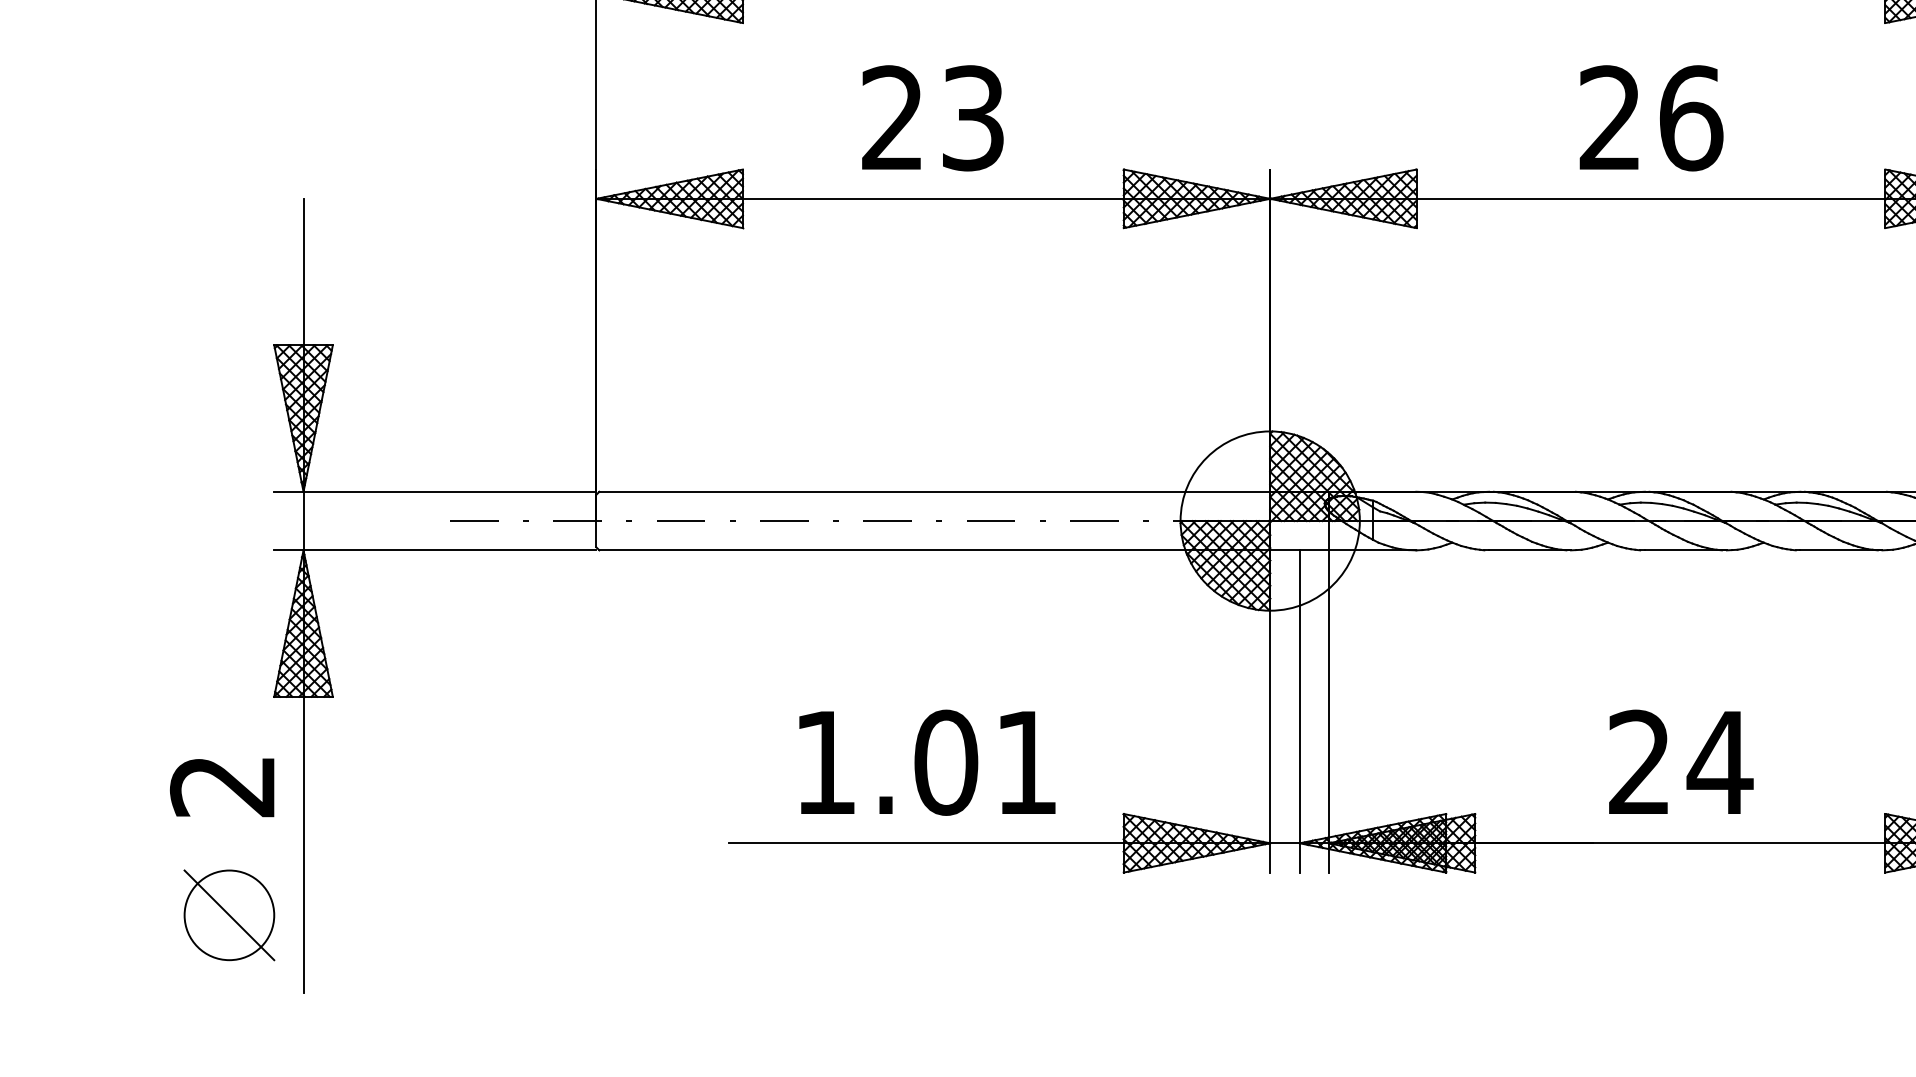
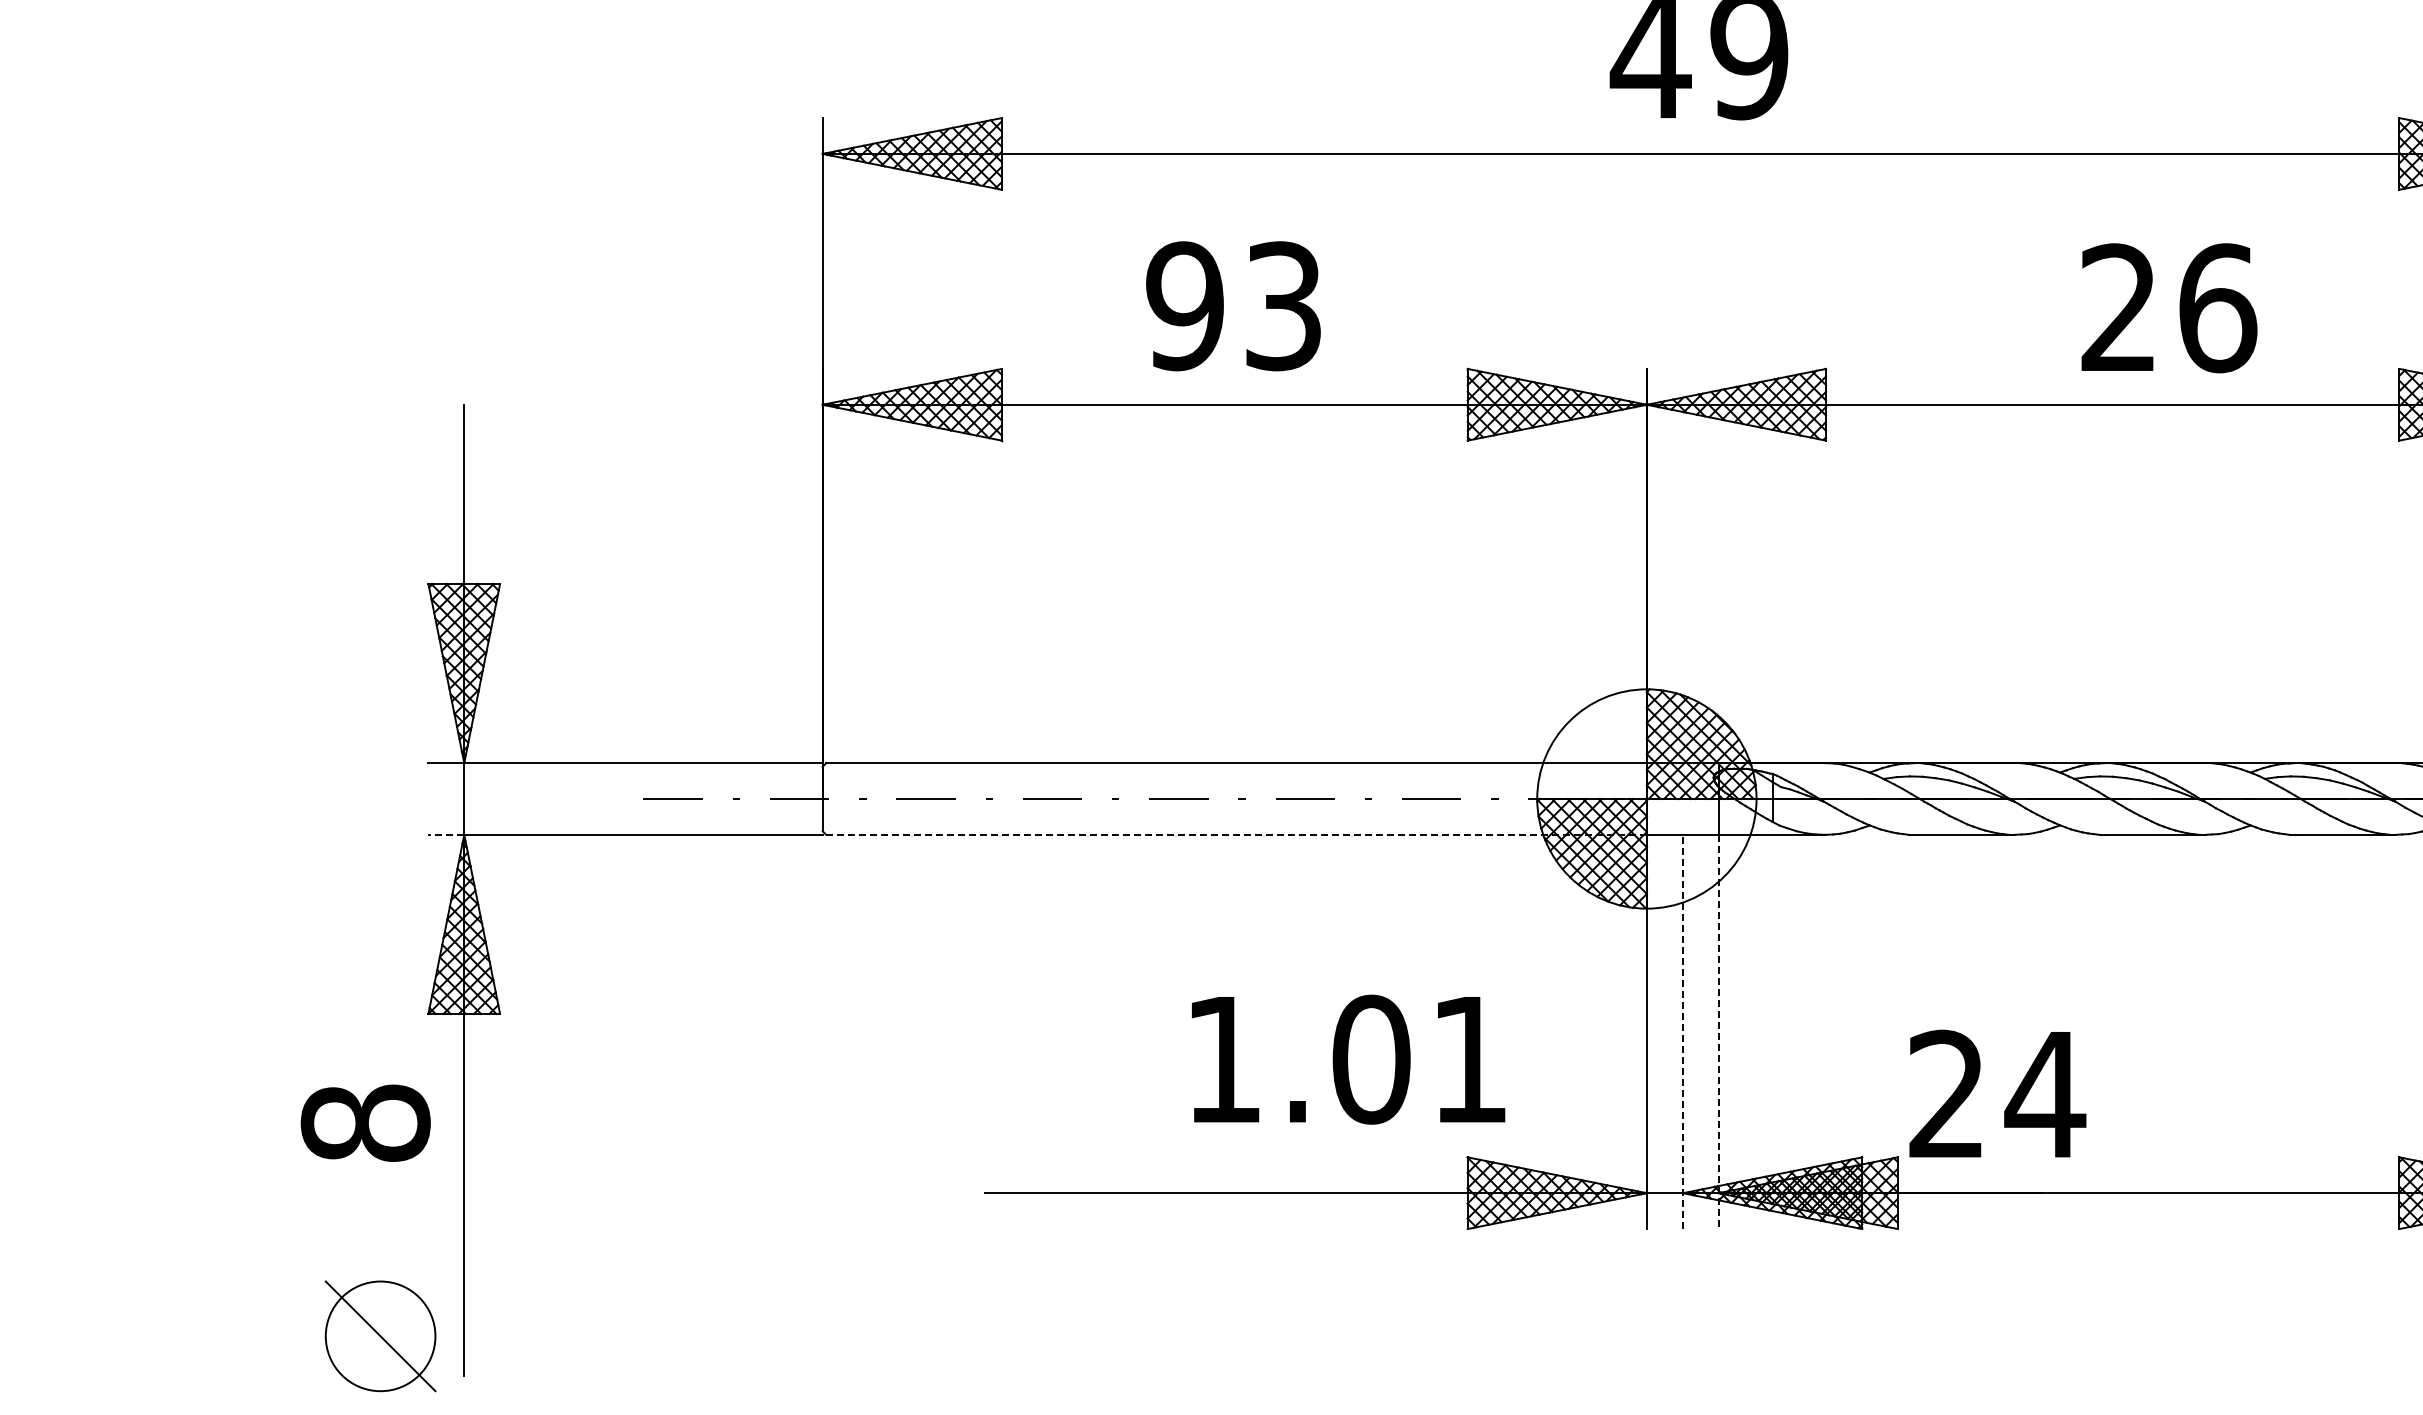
text: (892, 118) -> (1184, 306), 23 -> 93
text: (1651, 118) -> (2169, 308), moved
line: (289, 550) -> (446, 834), solid -> dashed
line: (935, 550) -> (1237, 834), solid -> dashed
line: (1300, 711) -> (1683, 1031), solid -> dashed
line: (1328, 711) -> (1718, 1032), solid -> dashed
text: (1681, 761) -> (1997, 1093), moved
text: (927, 762) -> (1348, 1059), moved
text: (222, 785) -> (365, 1122), 2 -> 8
part: (229, 915) -> (380, 1336), moved

